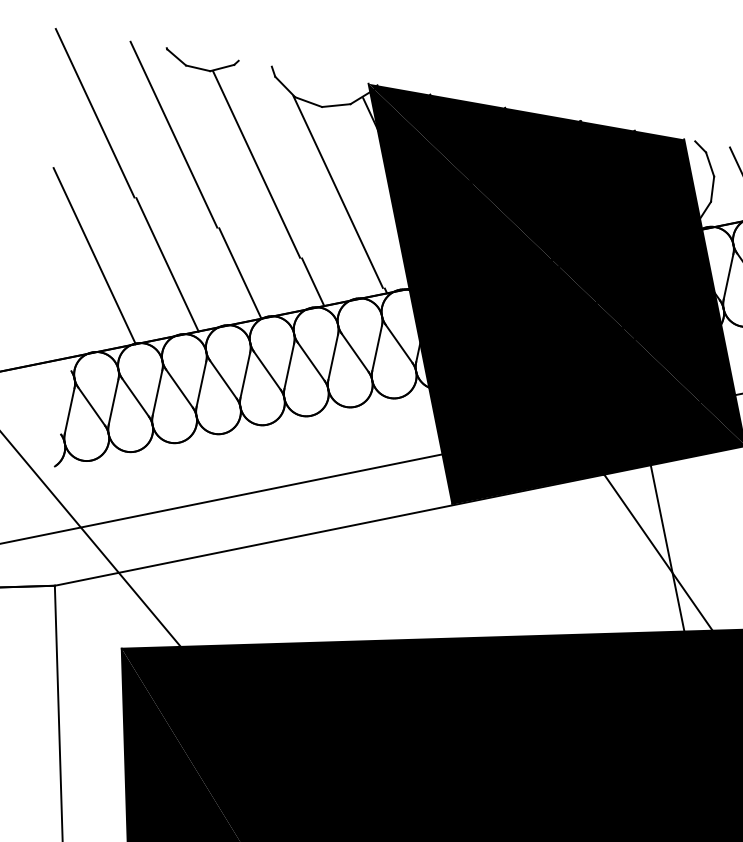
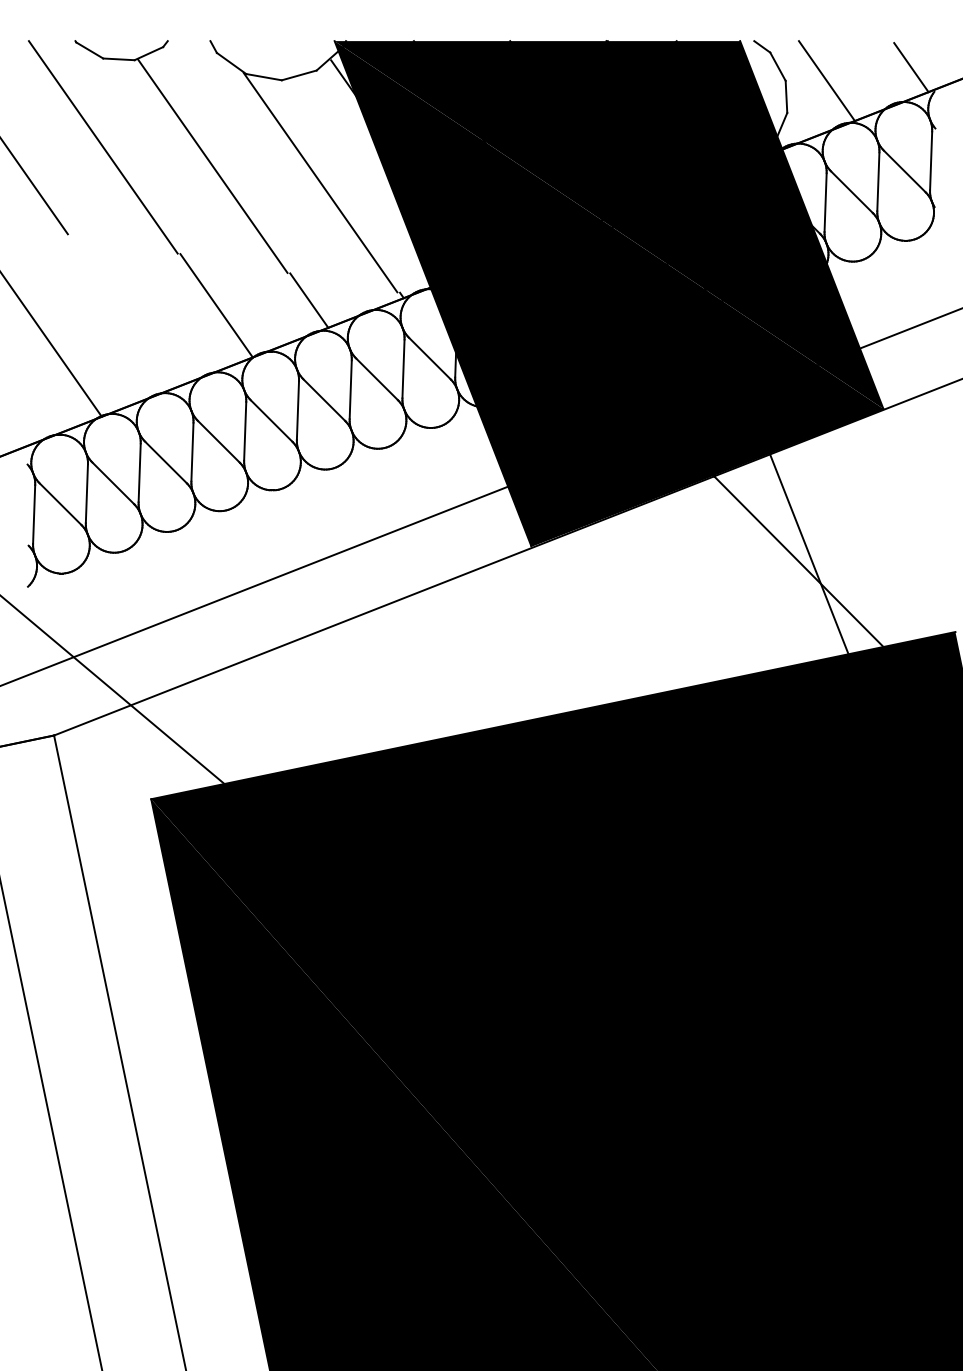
line: (167, 264) -> (123, 310), removed

